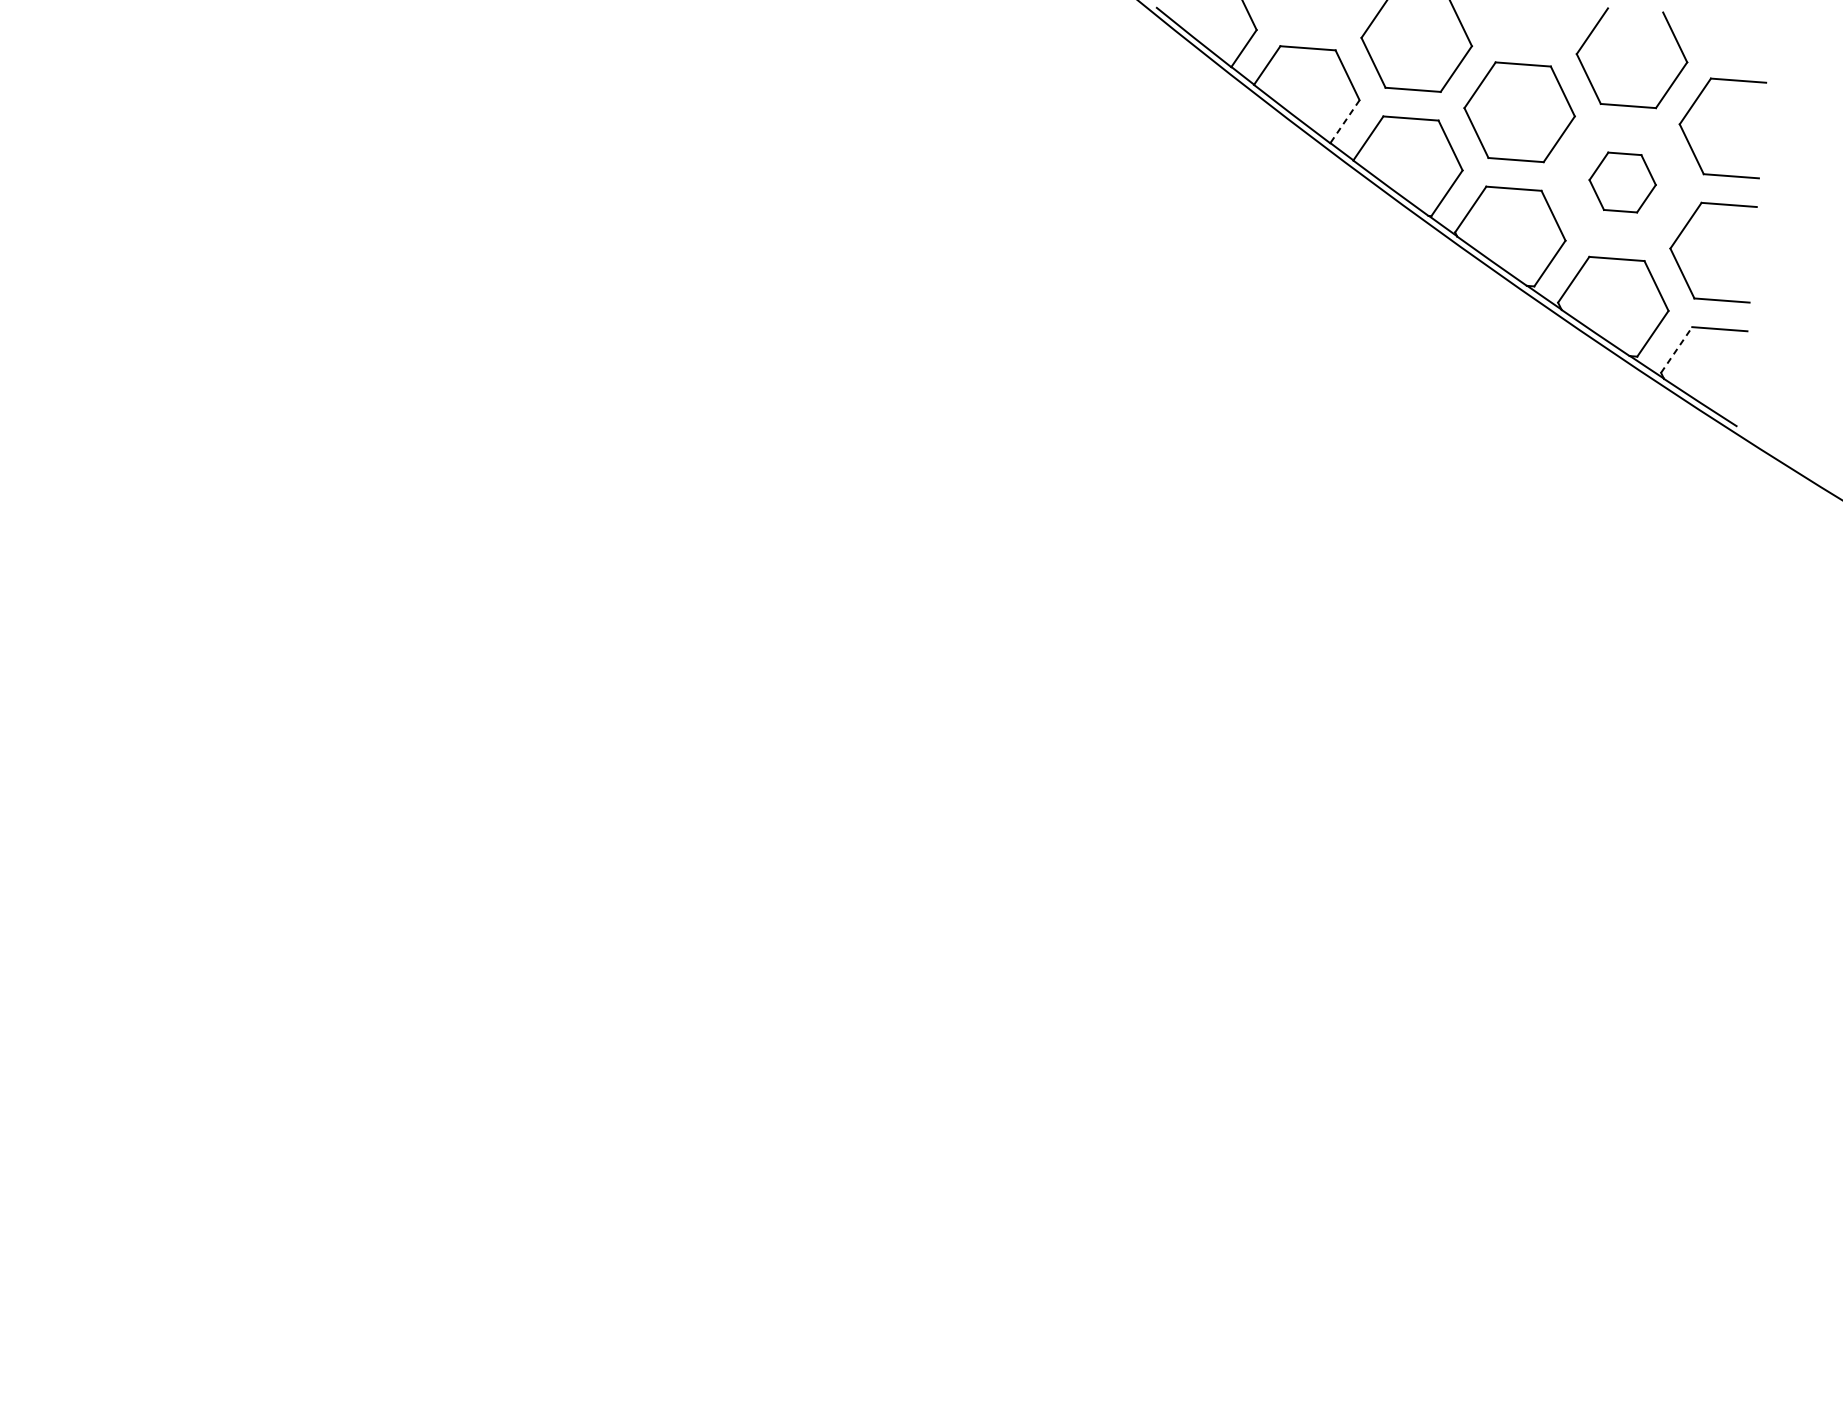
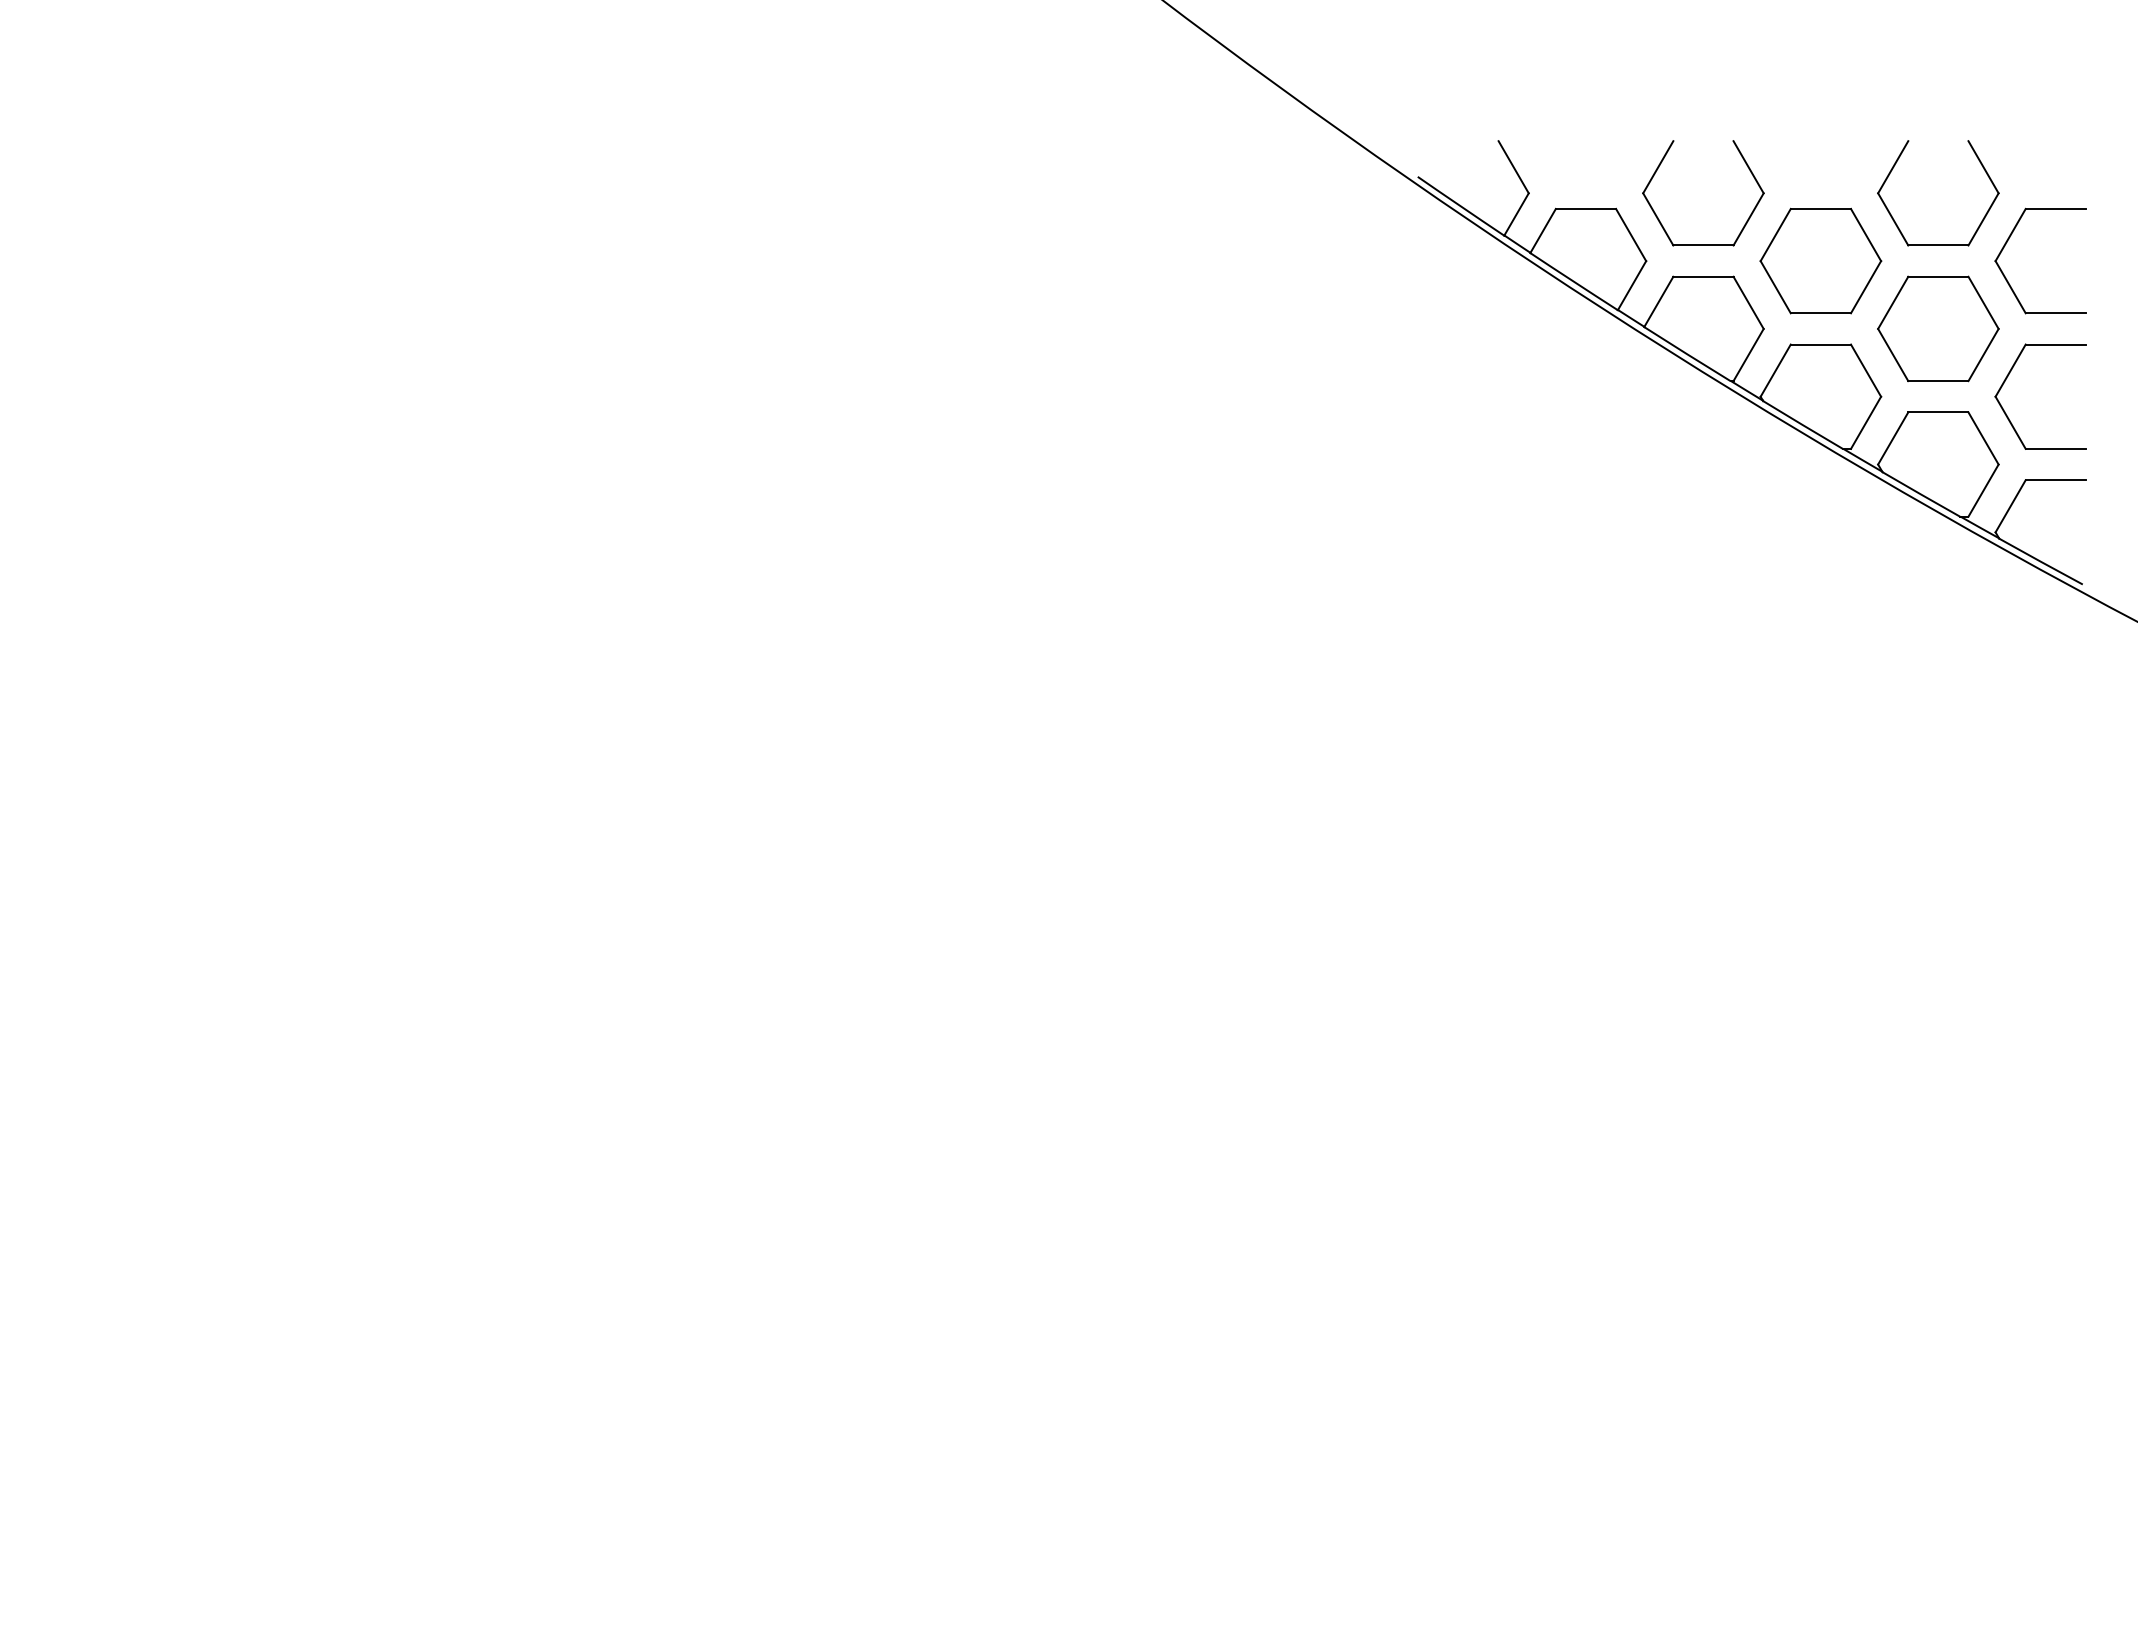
line: (1344, 122) -> (1631, 286), dashed -> solid
part: (1622, 182) -> (1938, 328), size x1.67
line: (1676, 349) -> (2010, 505), dashed -> solid

